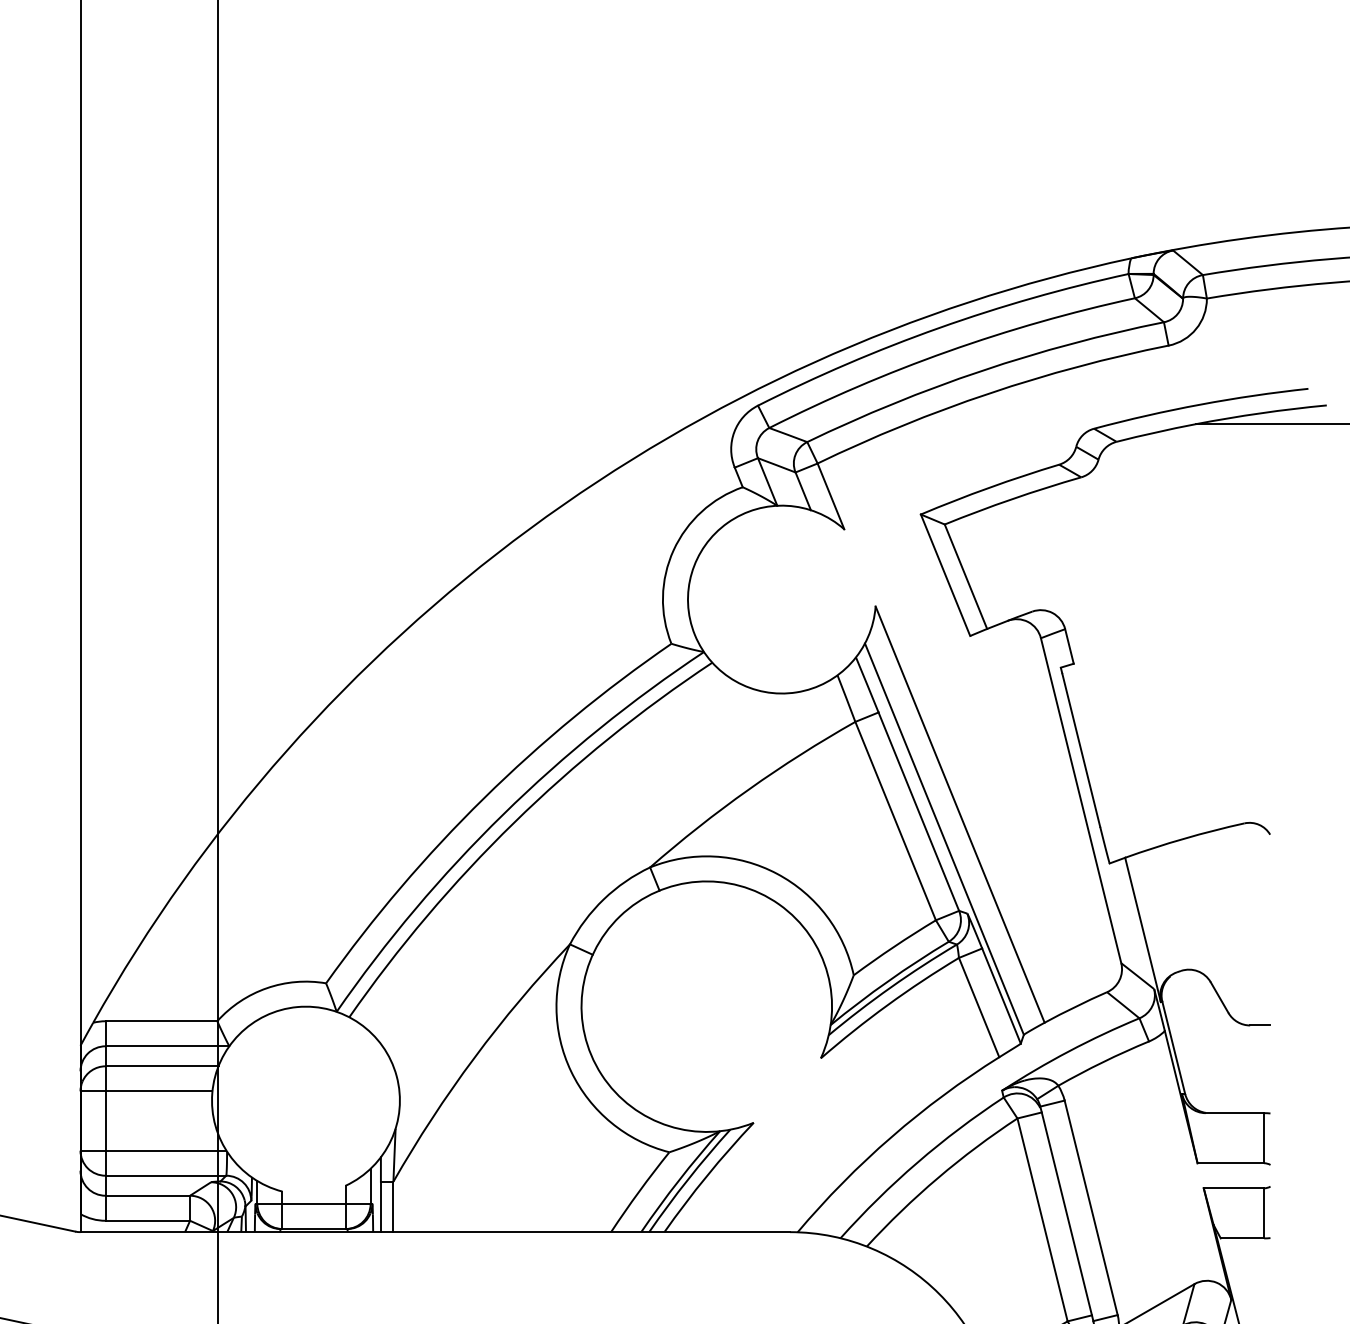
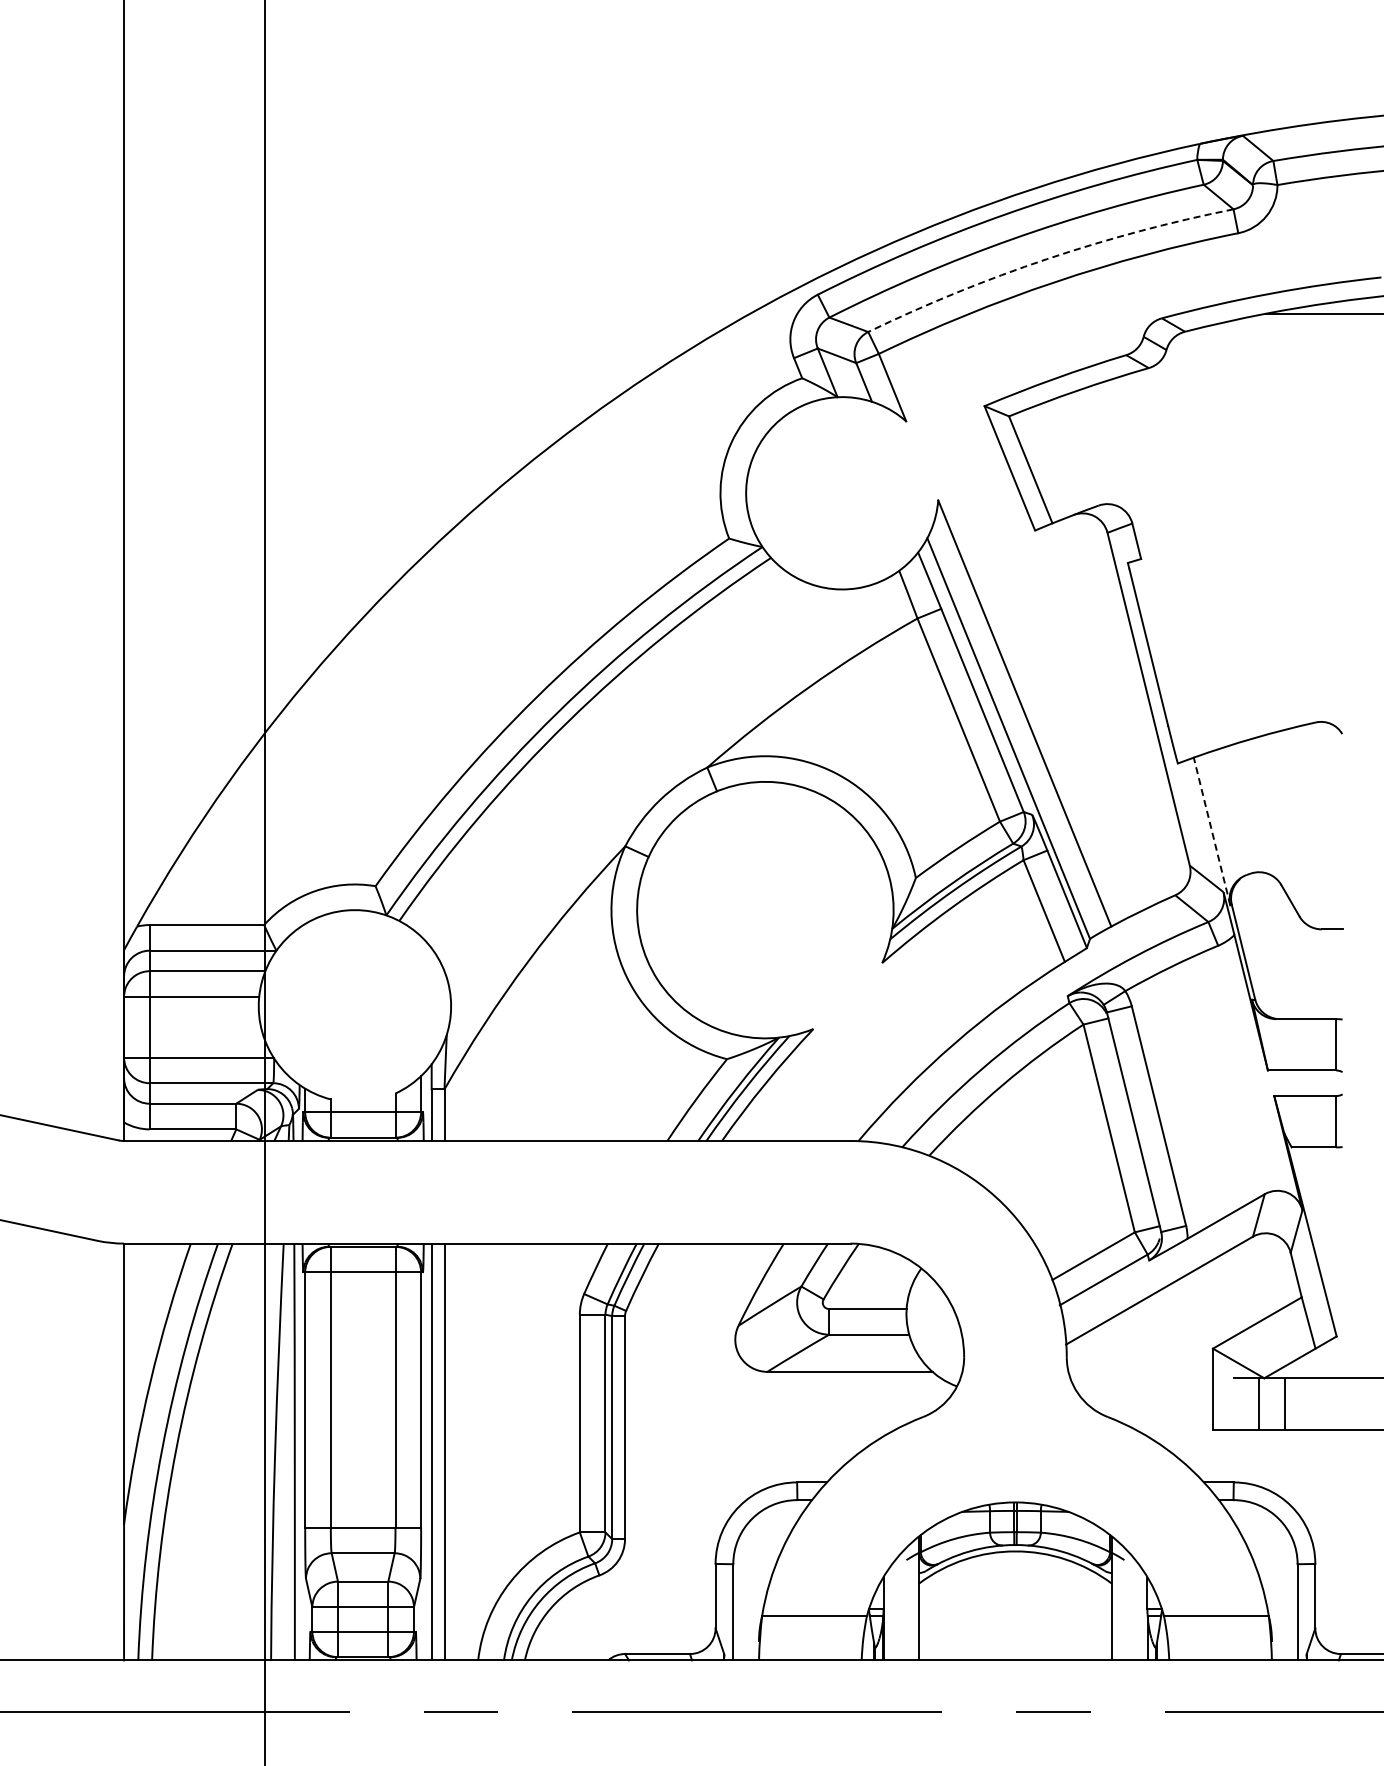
arc: (982, 371) -> (1047, 259), solid -> dashed
line: (1142, 929) -> (1211, 831), solid -> dashed

